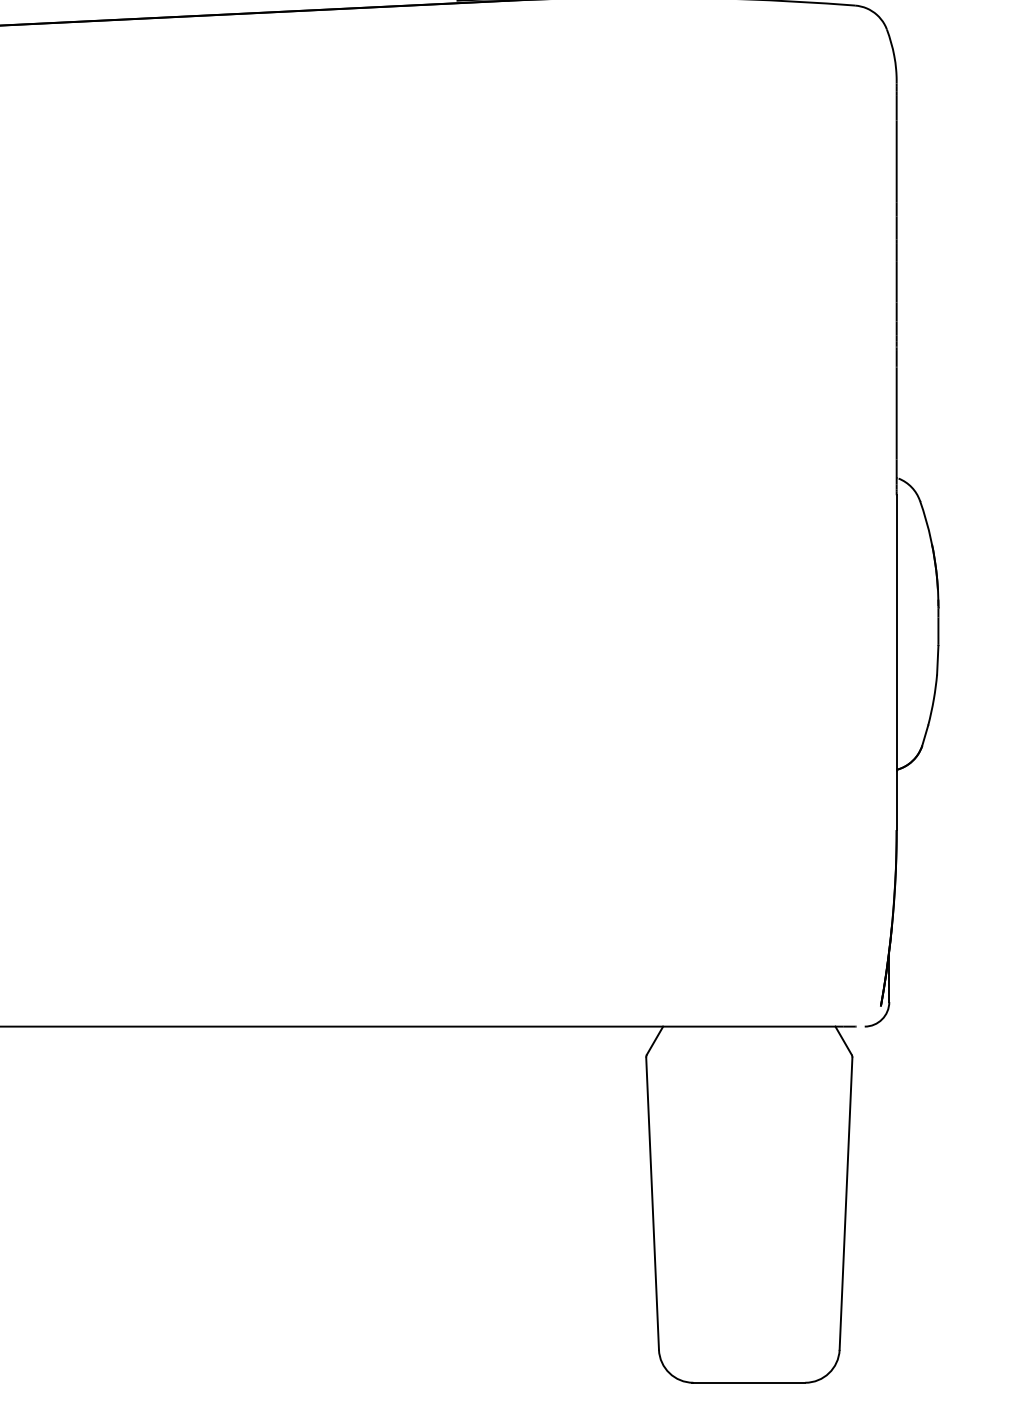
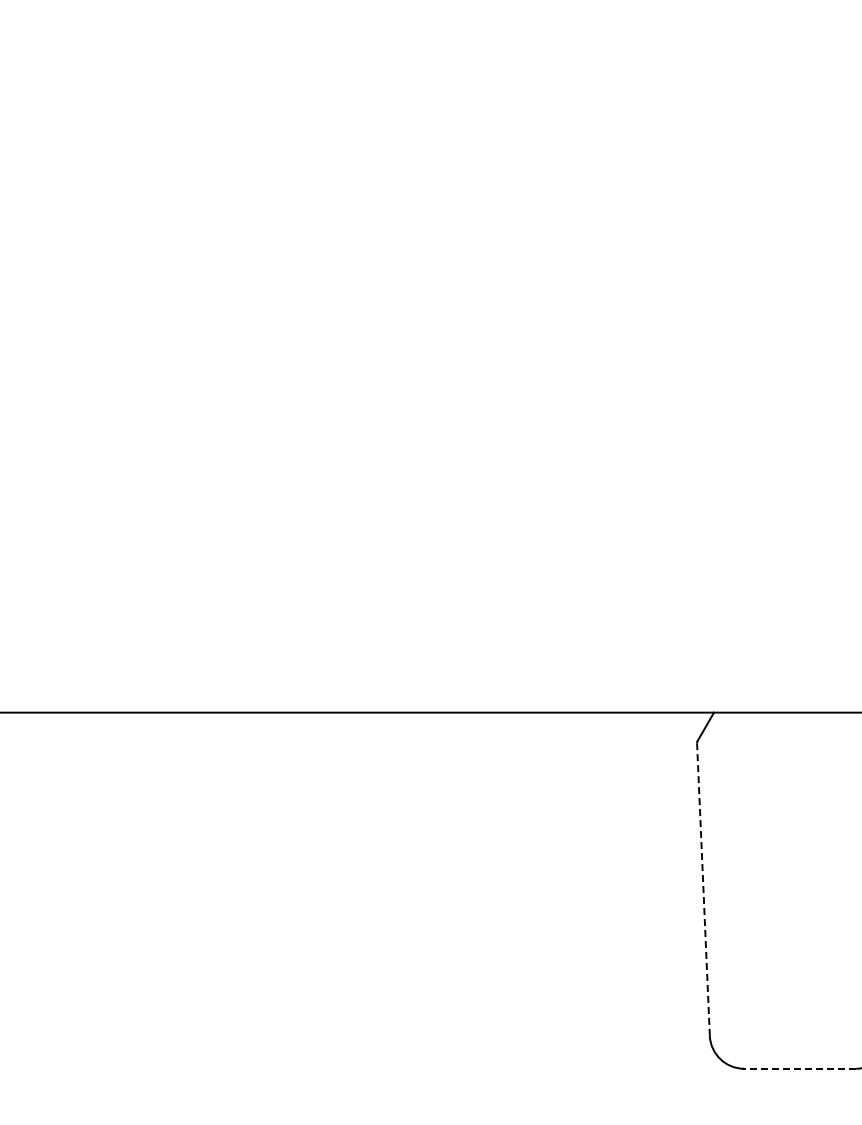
line: (652, 1203) -> (703, 889), solid -> dashed
line: (749, 1382) -> (800, 1068), solid -> dashed

